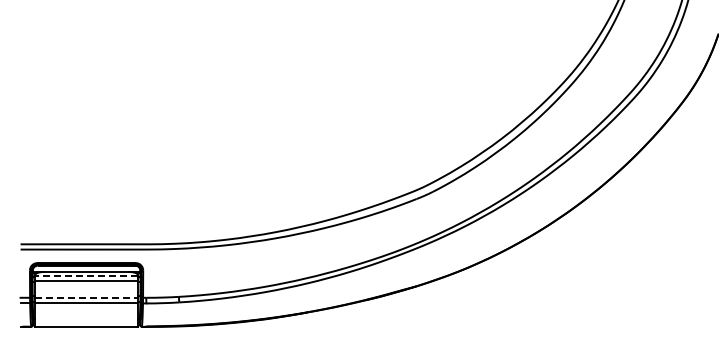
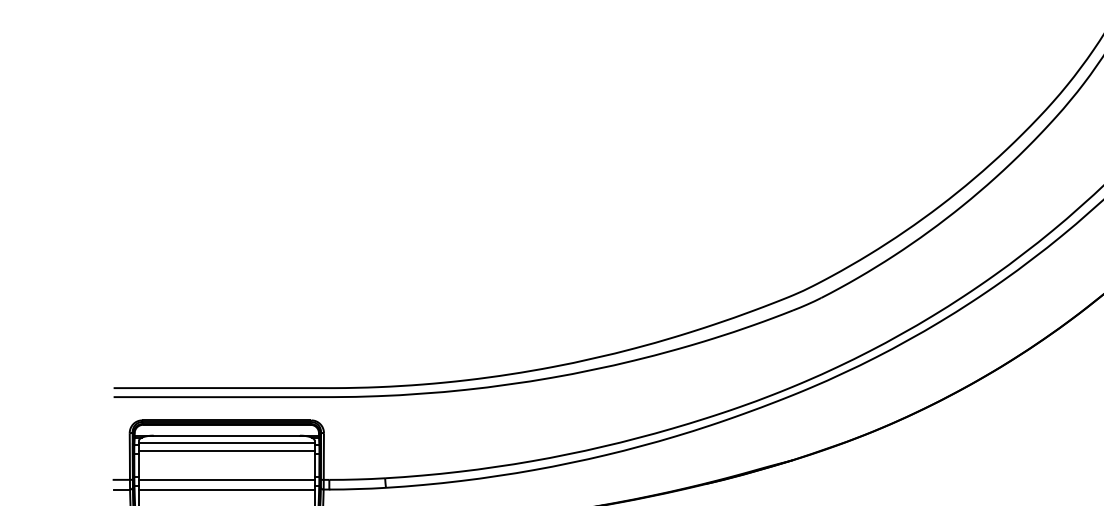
line: (86, 276) -> (226, 443), dashed -> solid
line: (87, 297) -> (228, 479), dashed -> solid

